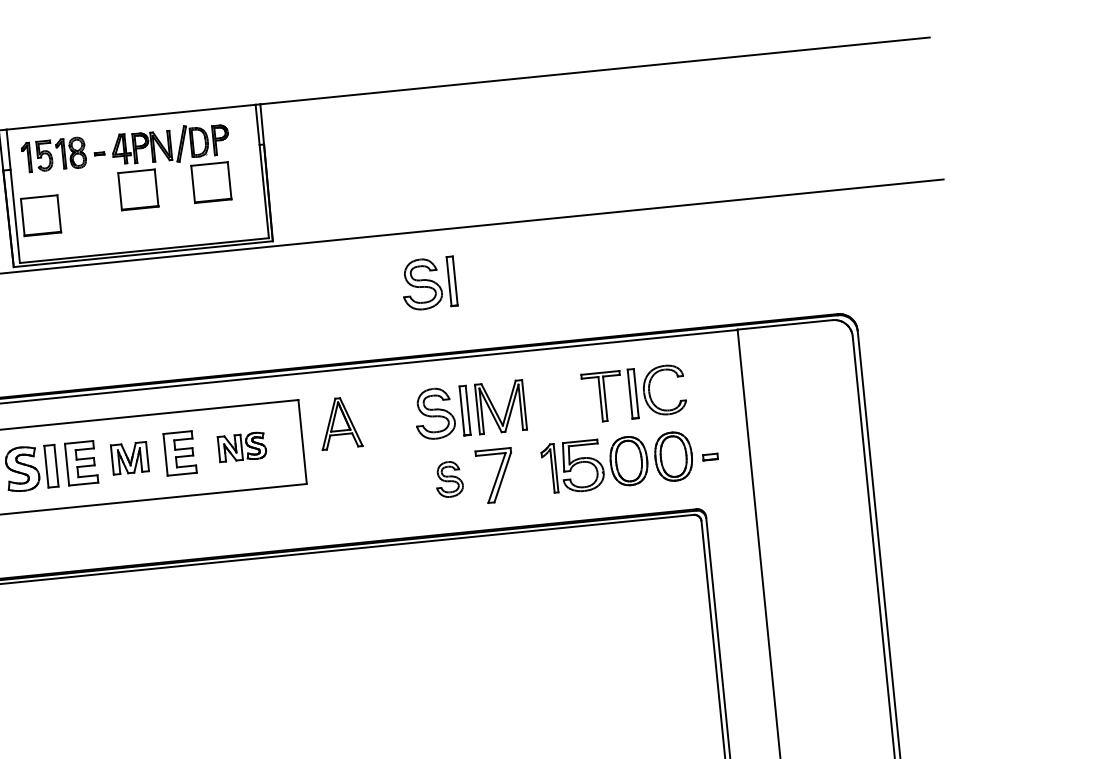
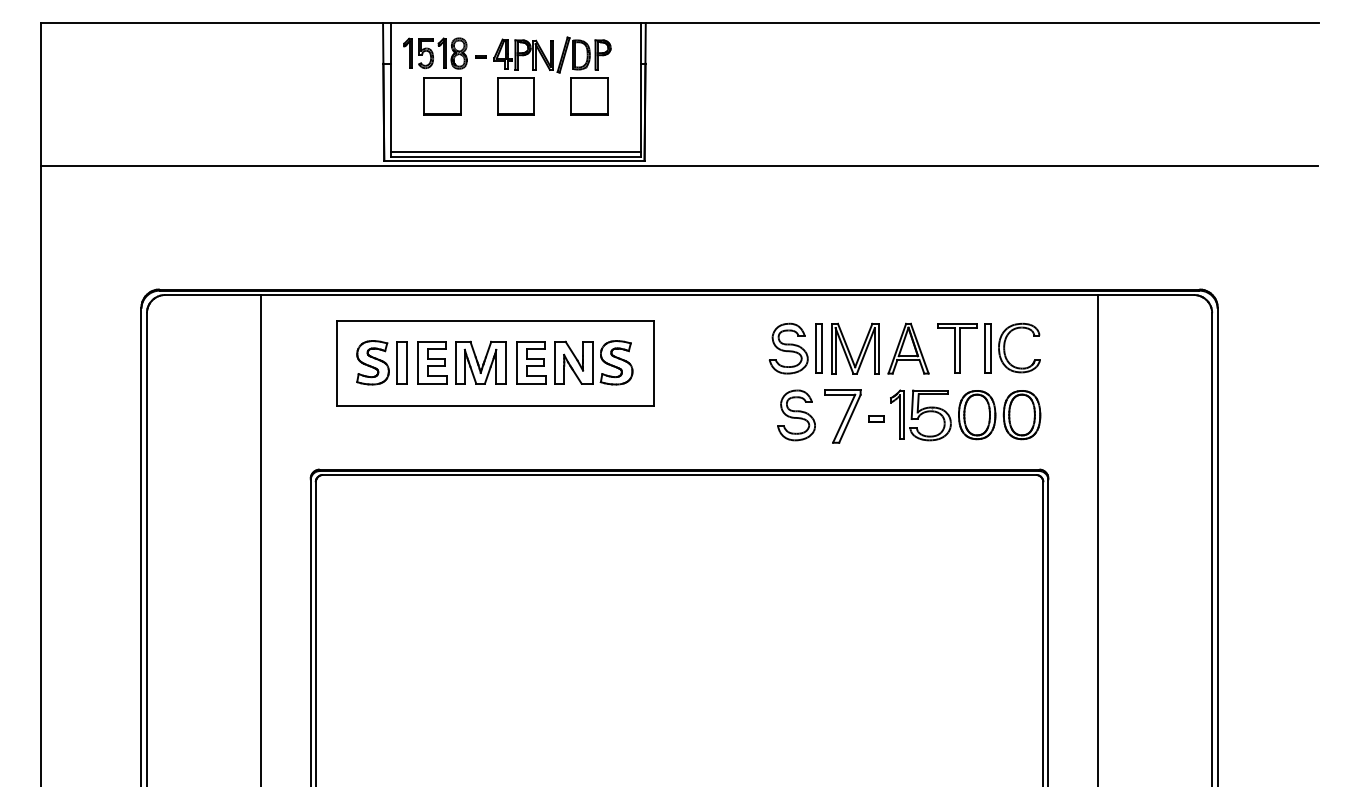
part: (41, 215) -> (442, 96), moved
line: (143, 244) -> (515, 151), added
part: (428, 283) -> (795, 218), removed
part: (340, 423) -> (908, 348), moved
part: (242, 446) -> (593, 362), size x1.67
part: (710, 456) -> (876, 418), moved
part: (129, 458) -> (480, 362), size x1.43
part: (449, 479) -> (796, 415), size x1.43

